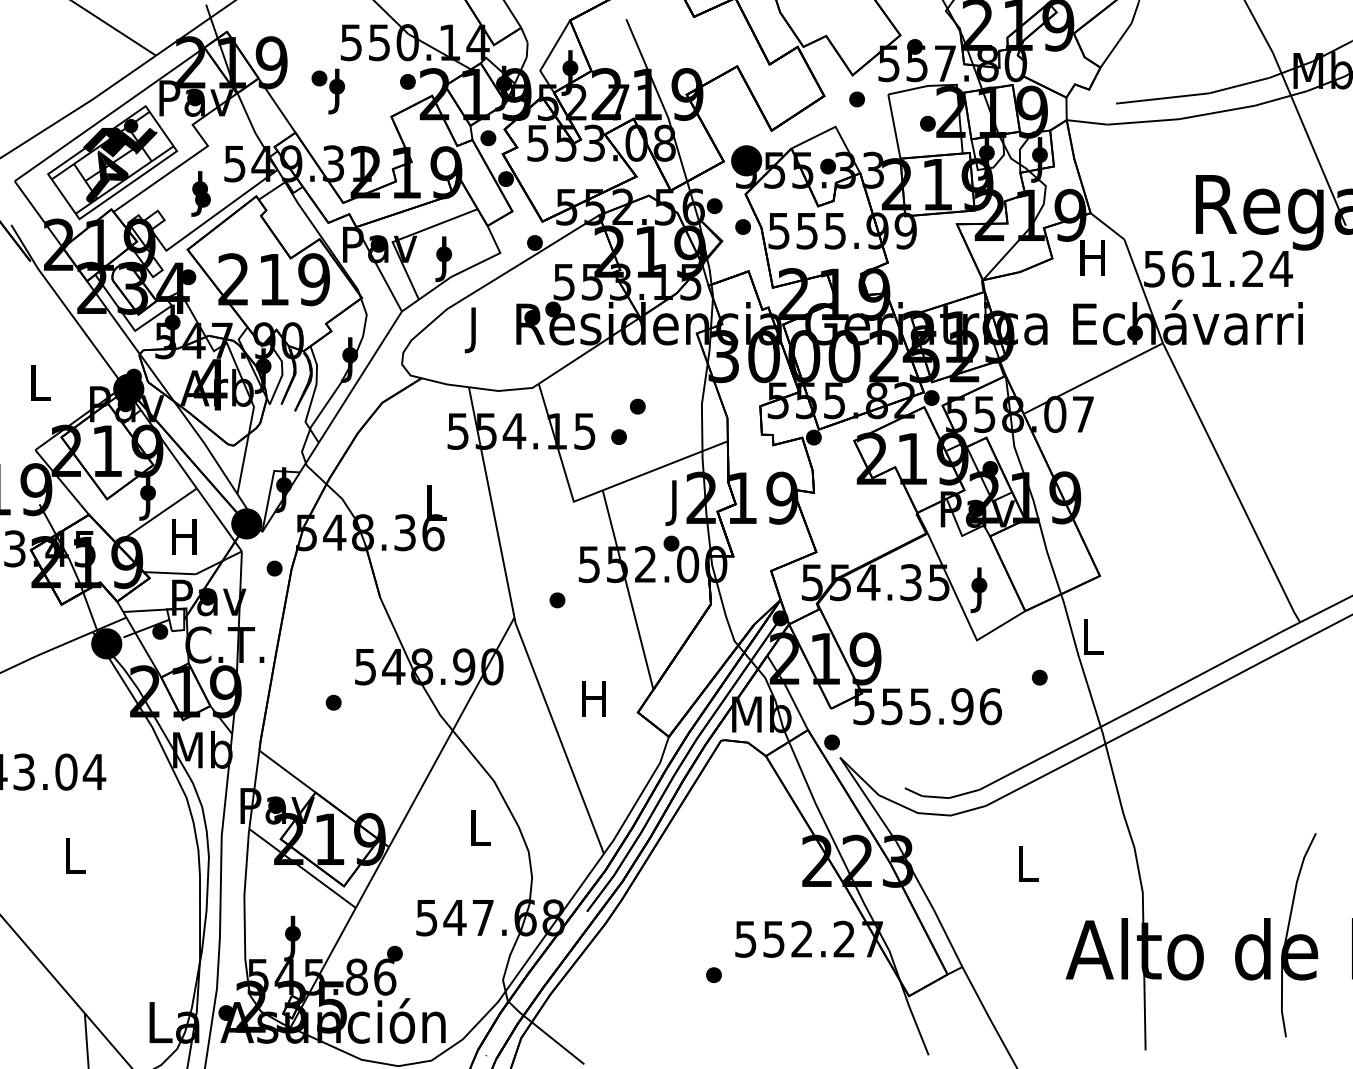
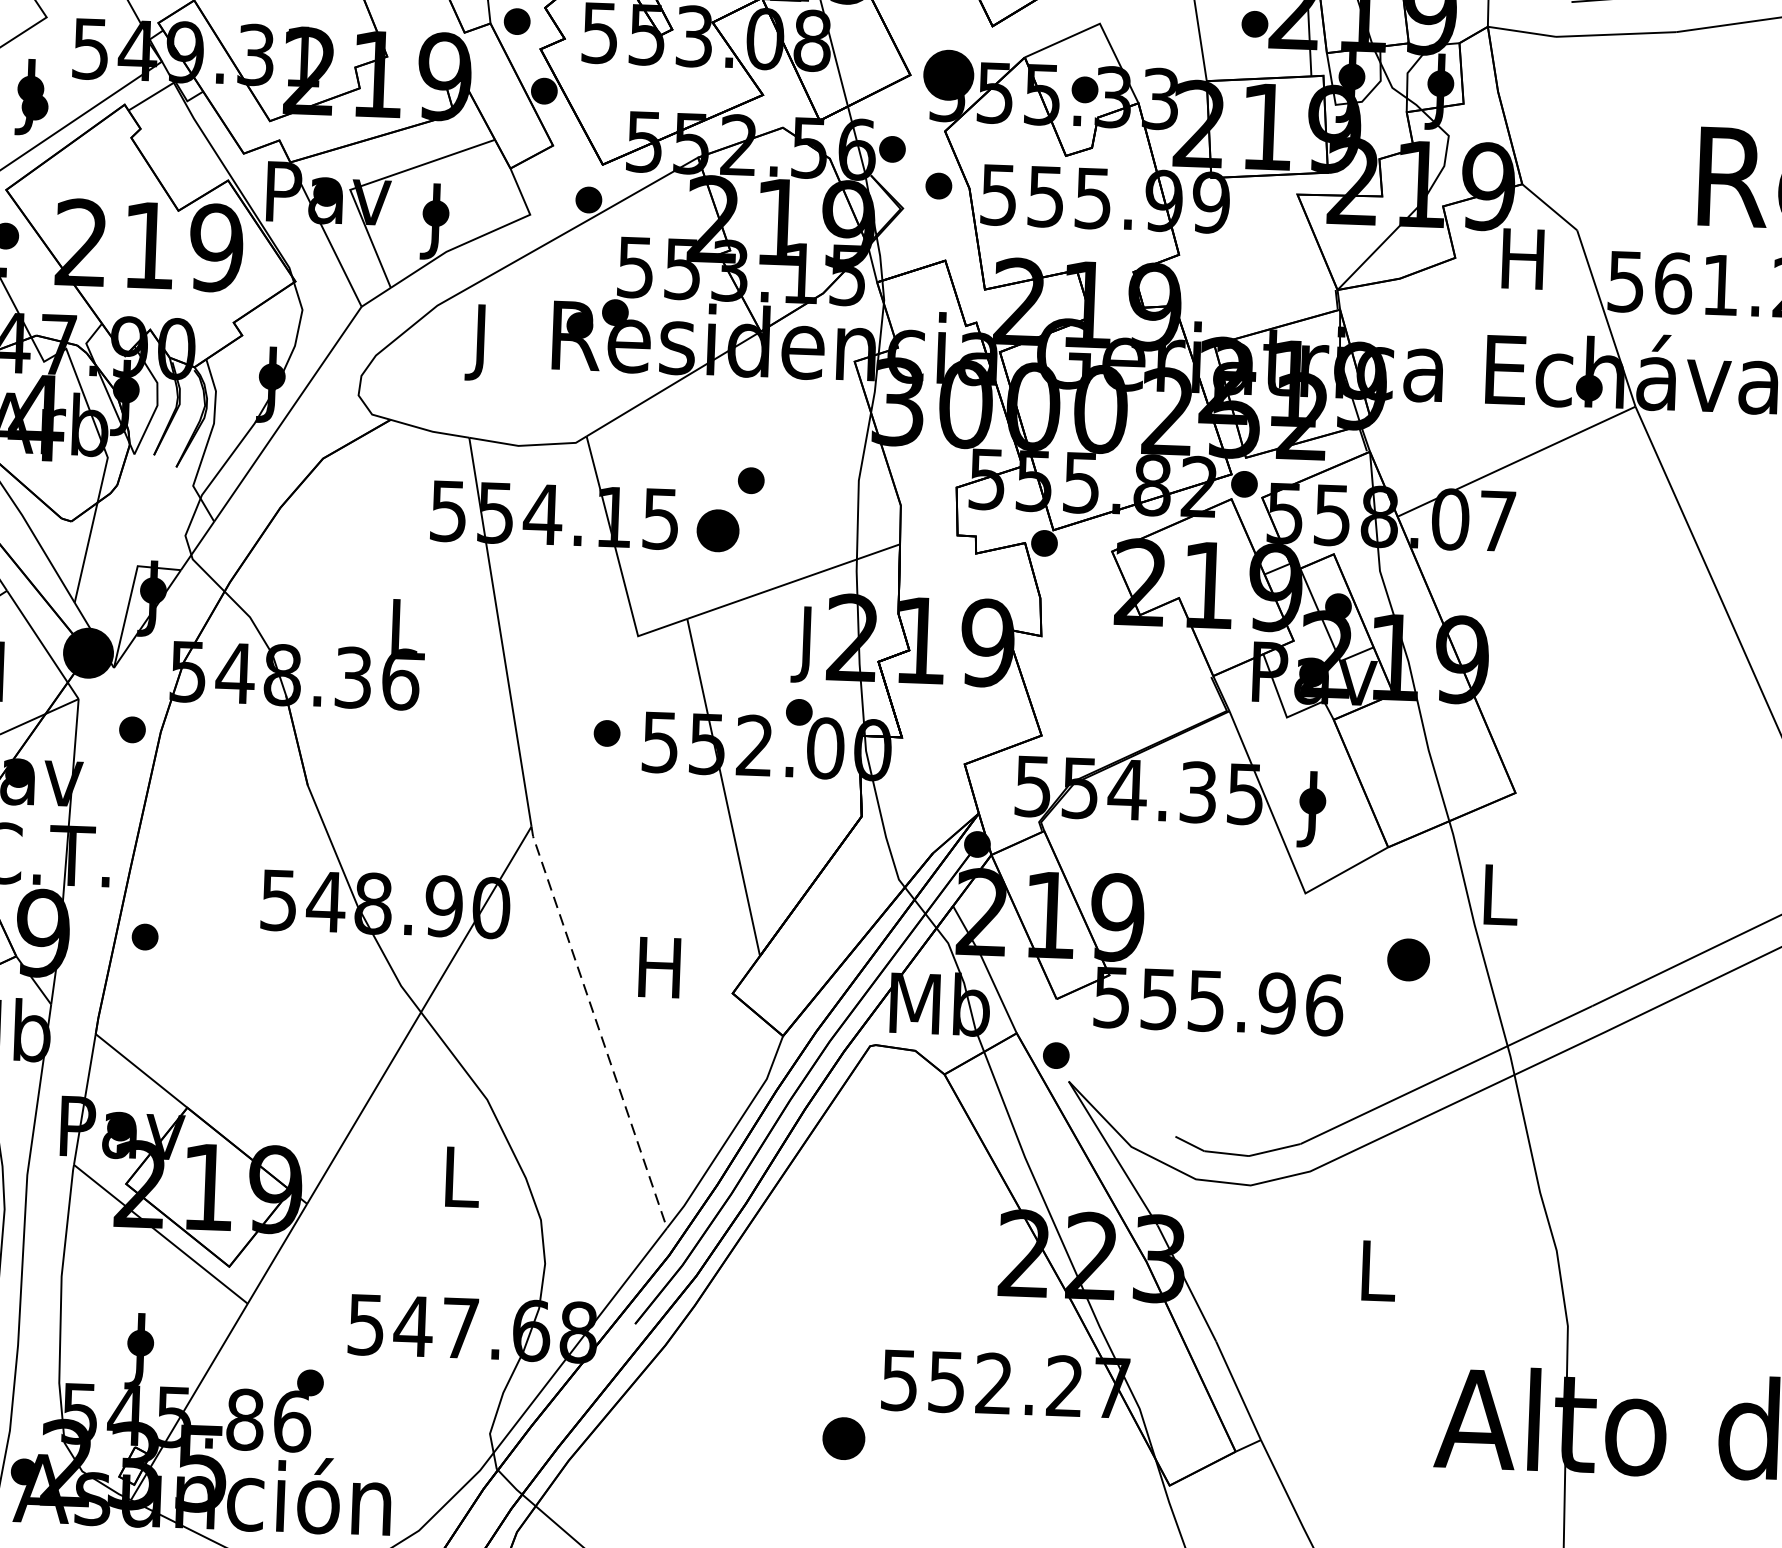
part: (618, 436) -> (717, 529), size x1.6
part: (557, 600) -> (607, 733), moved
part: (1039, 677) -> (1407, 959), size x1.6
part: (333, 702) -> (144, 936), moved
line: (558, 735) -> (598, 1027), solid -> dashed
part: (713, 974) -> (843, 1437), size x1.6

